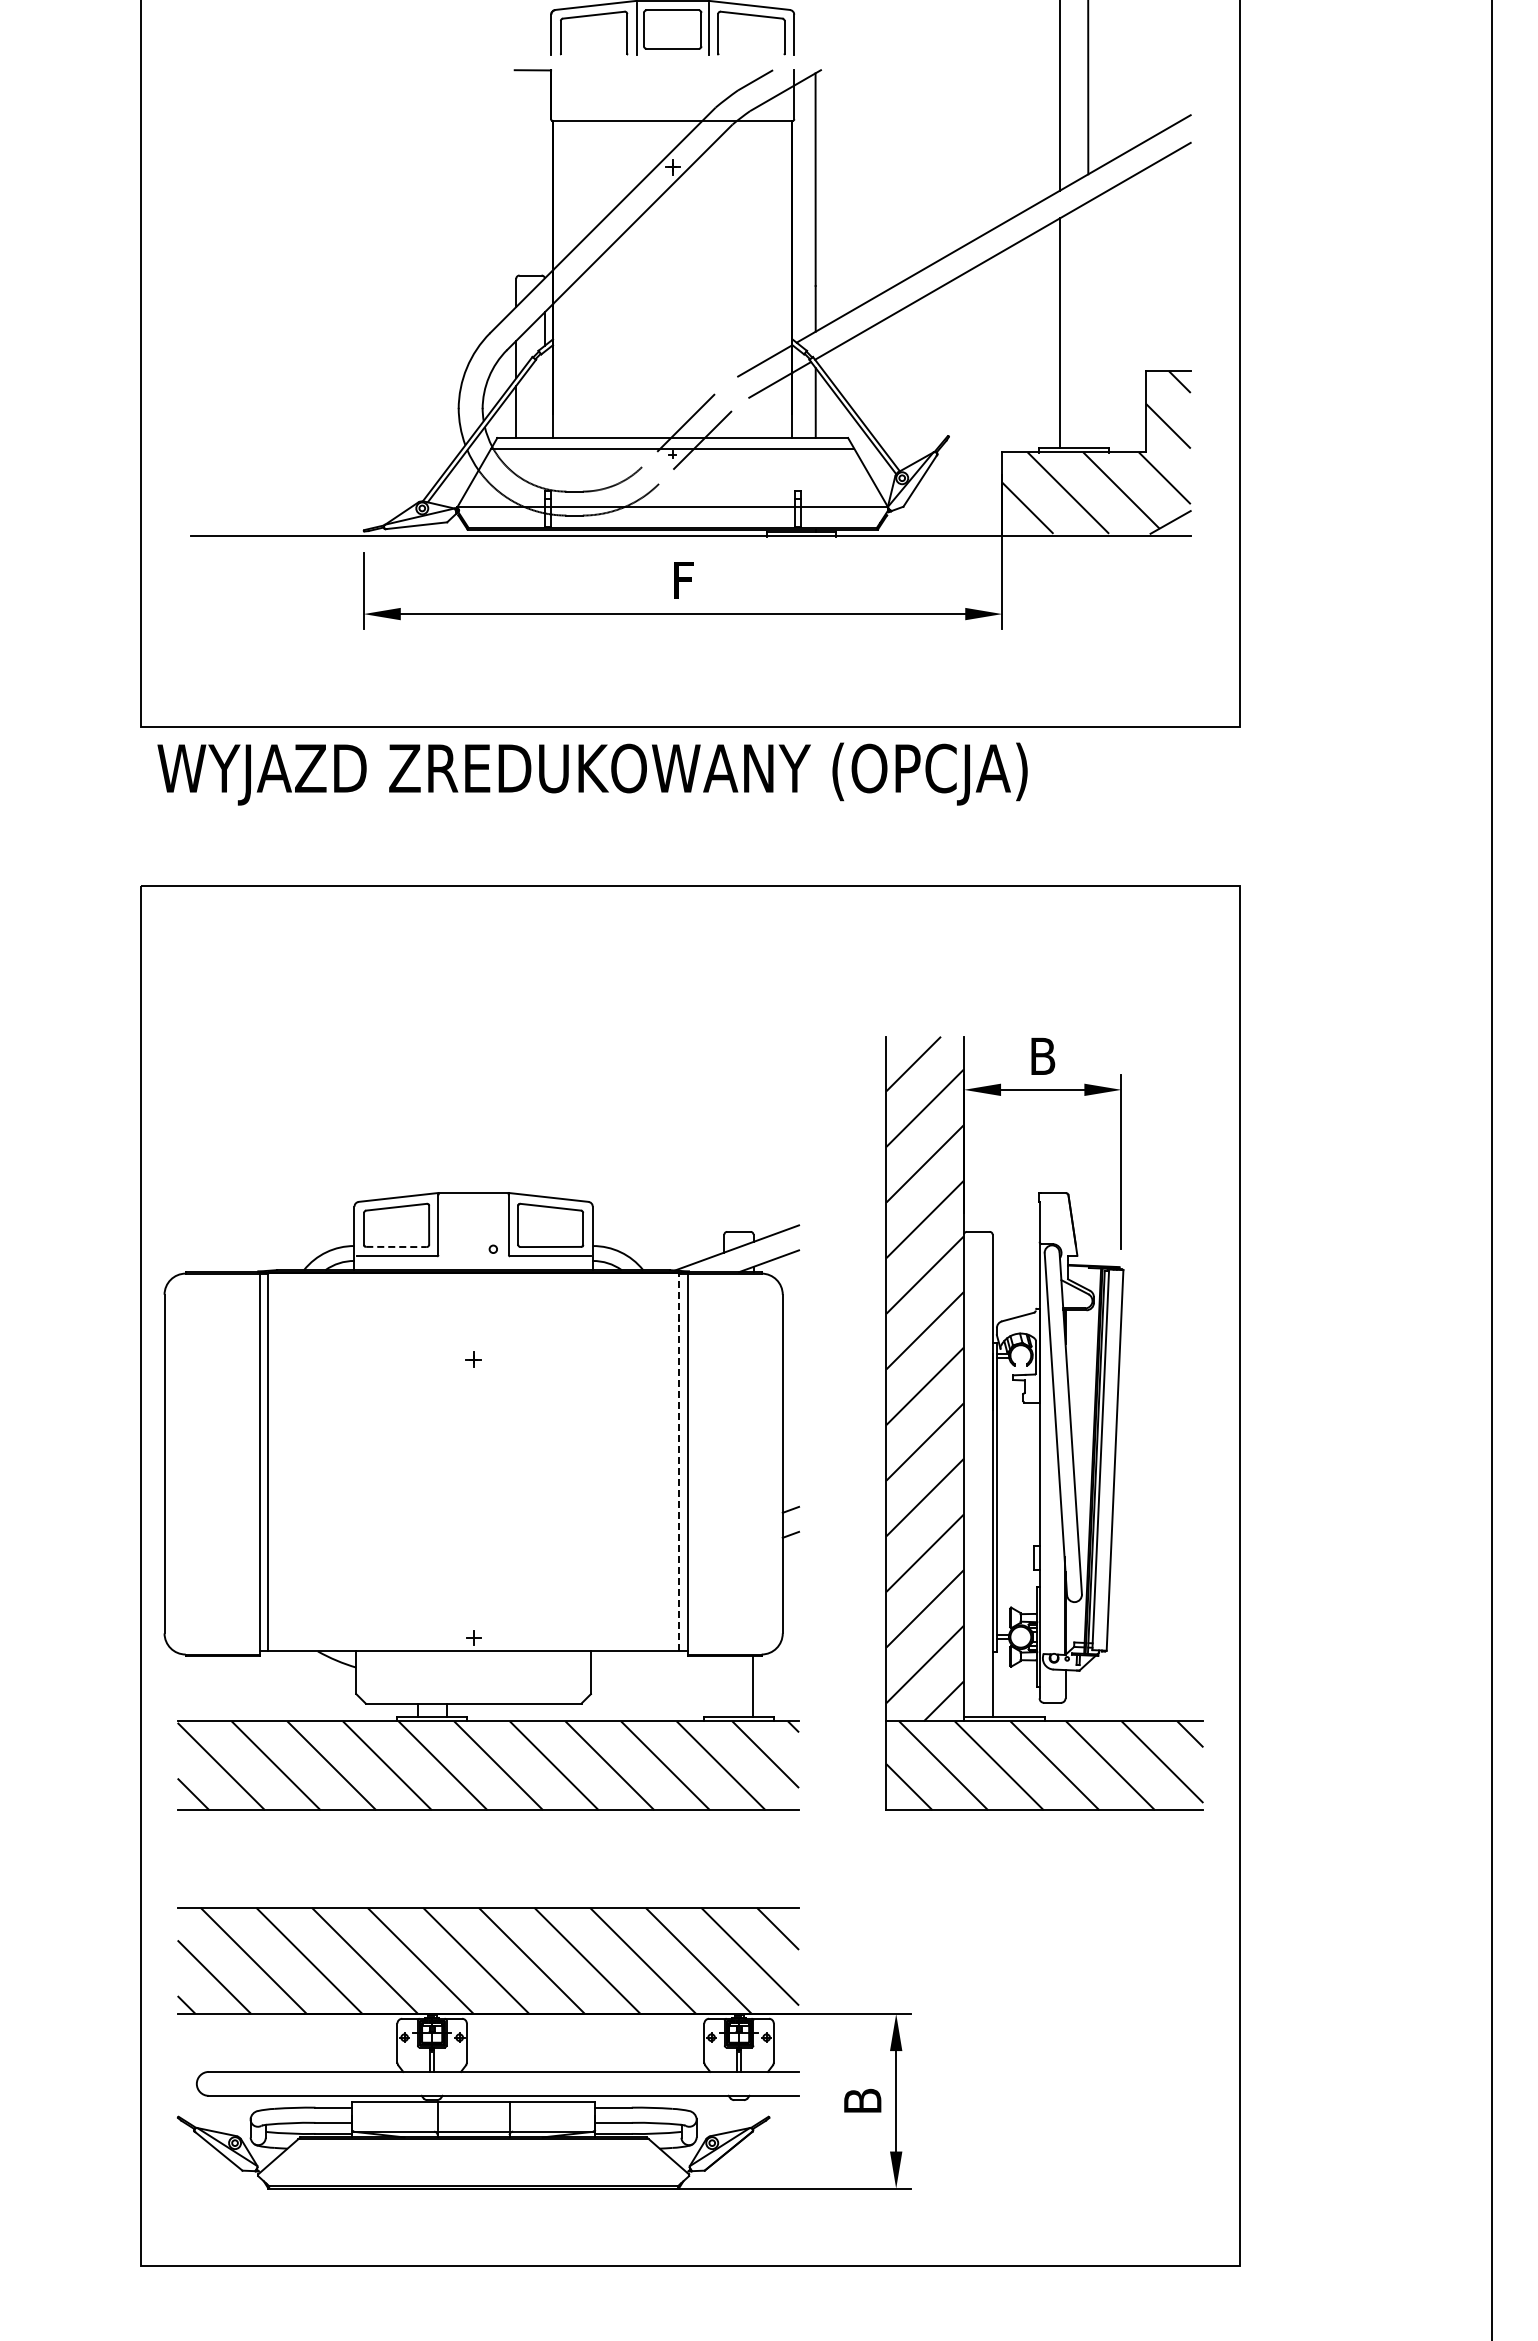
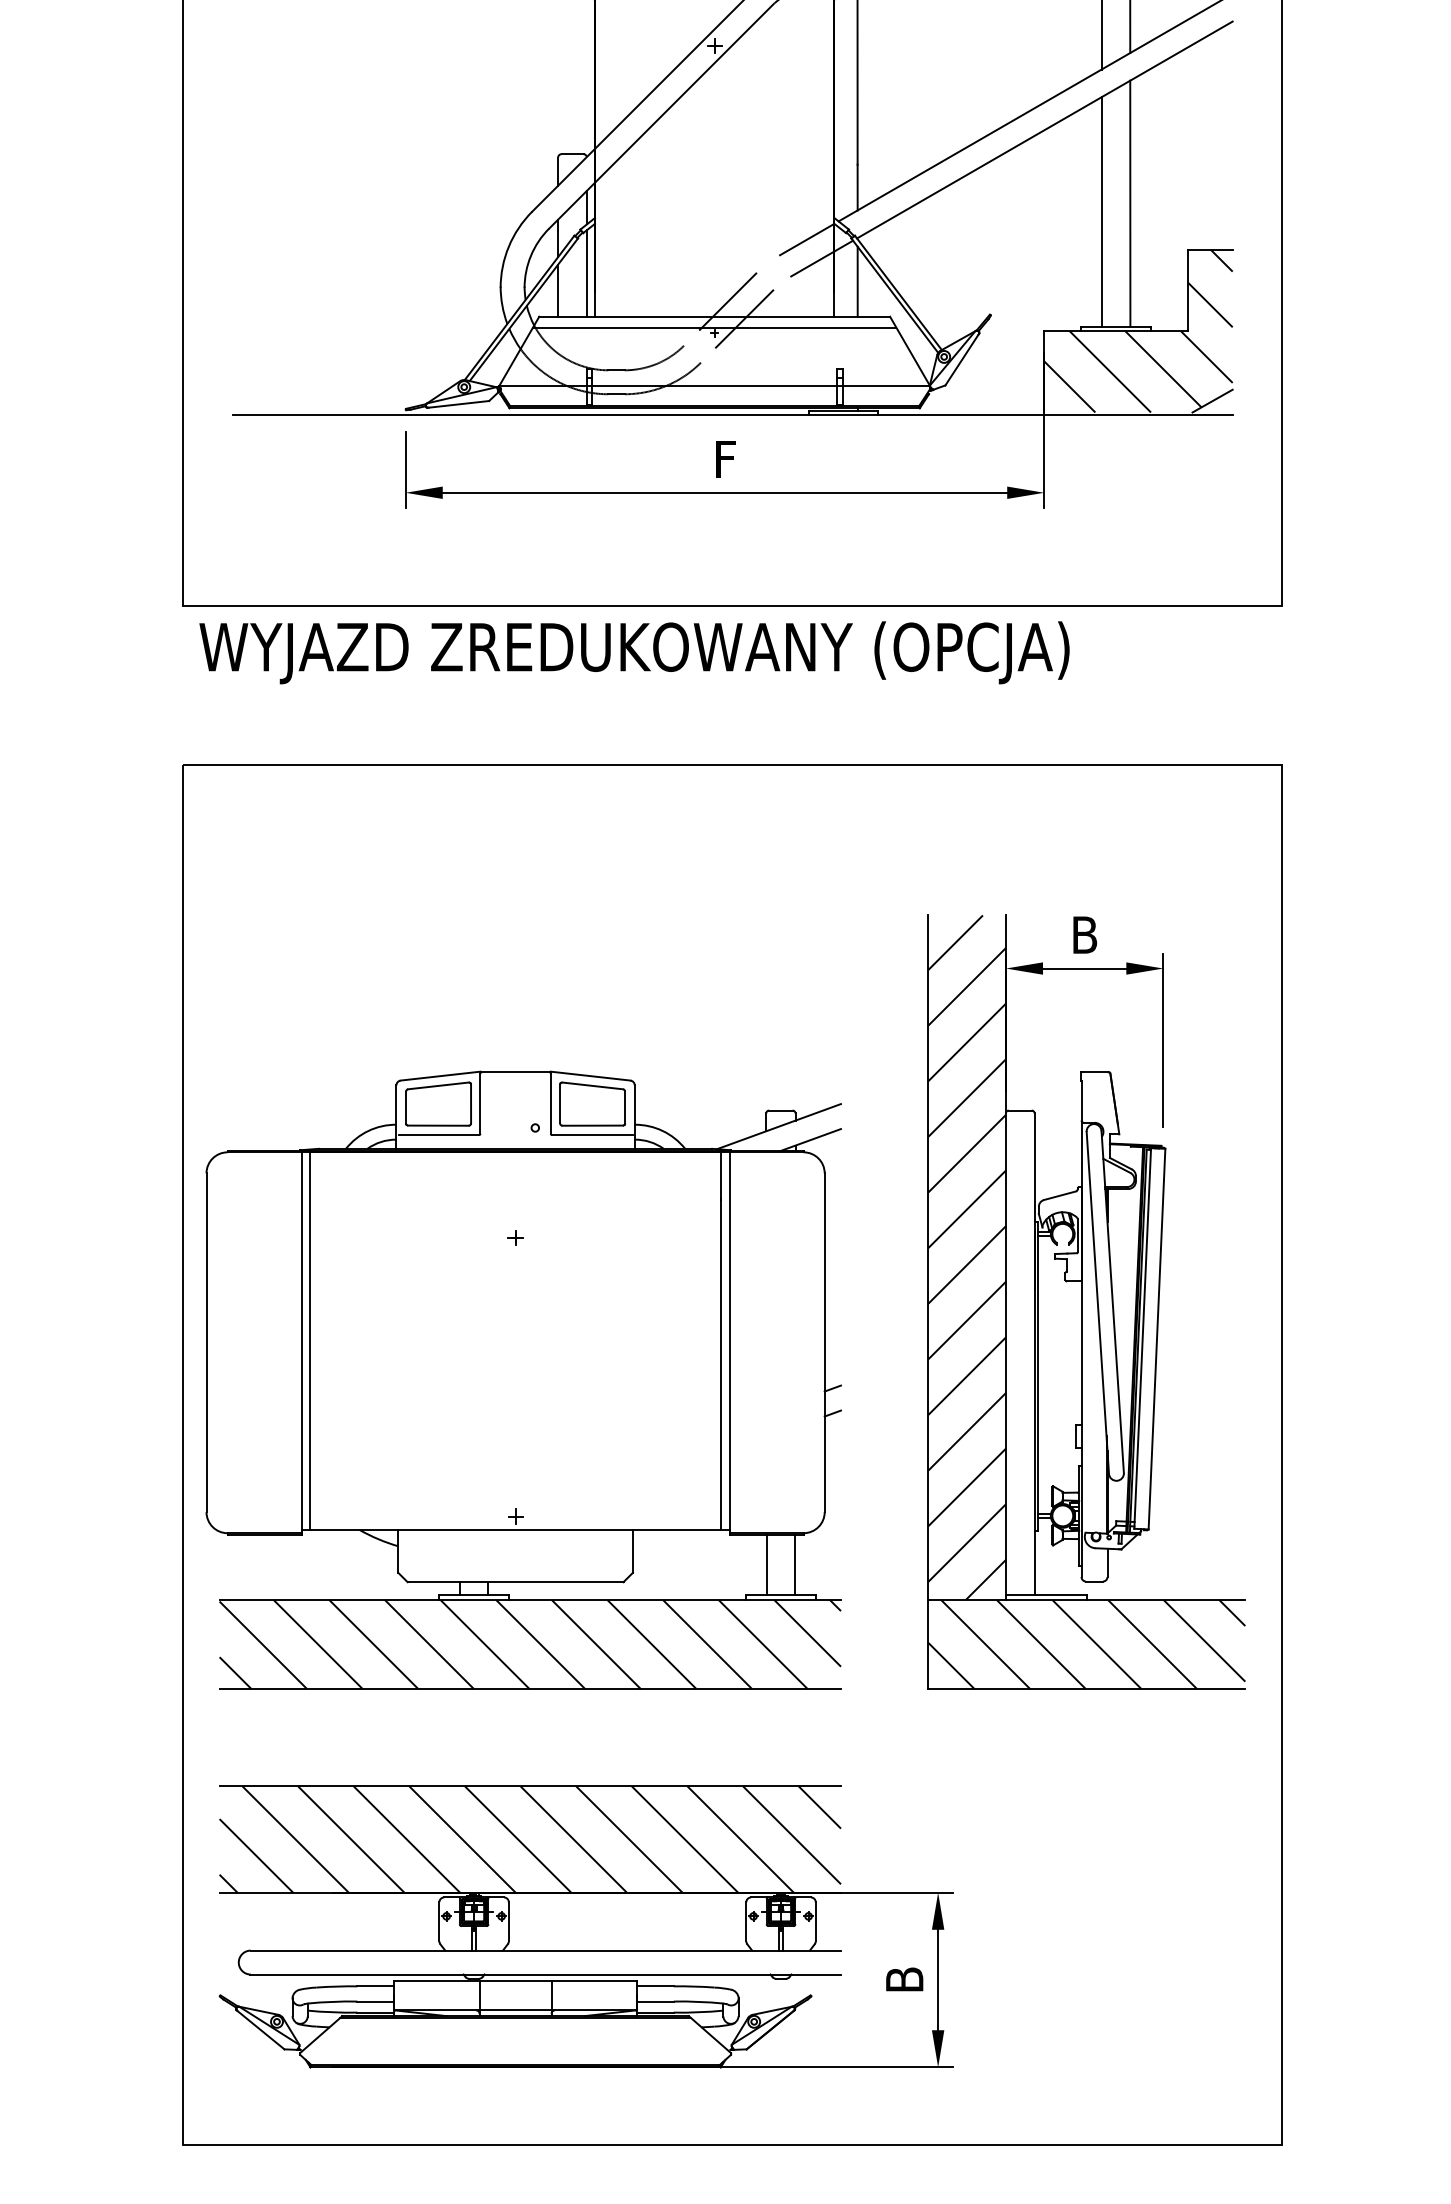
line: (1088, 324) -> (1130, 203), added
line: (544, 394) -> (586, 273), added
line: (397, 1246) -> (439, 1125), dashed -> solid
line: (678, 1462) -> (720, 1341), dashed -> solid
line: (724, 1686) -> (766, 1565), added

